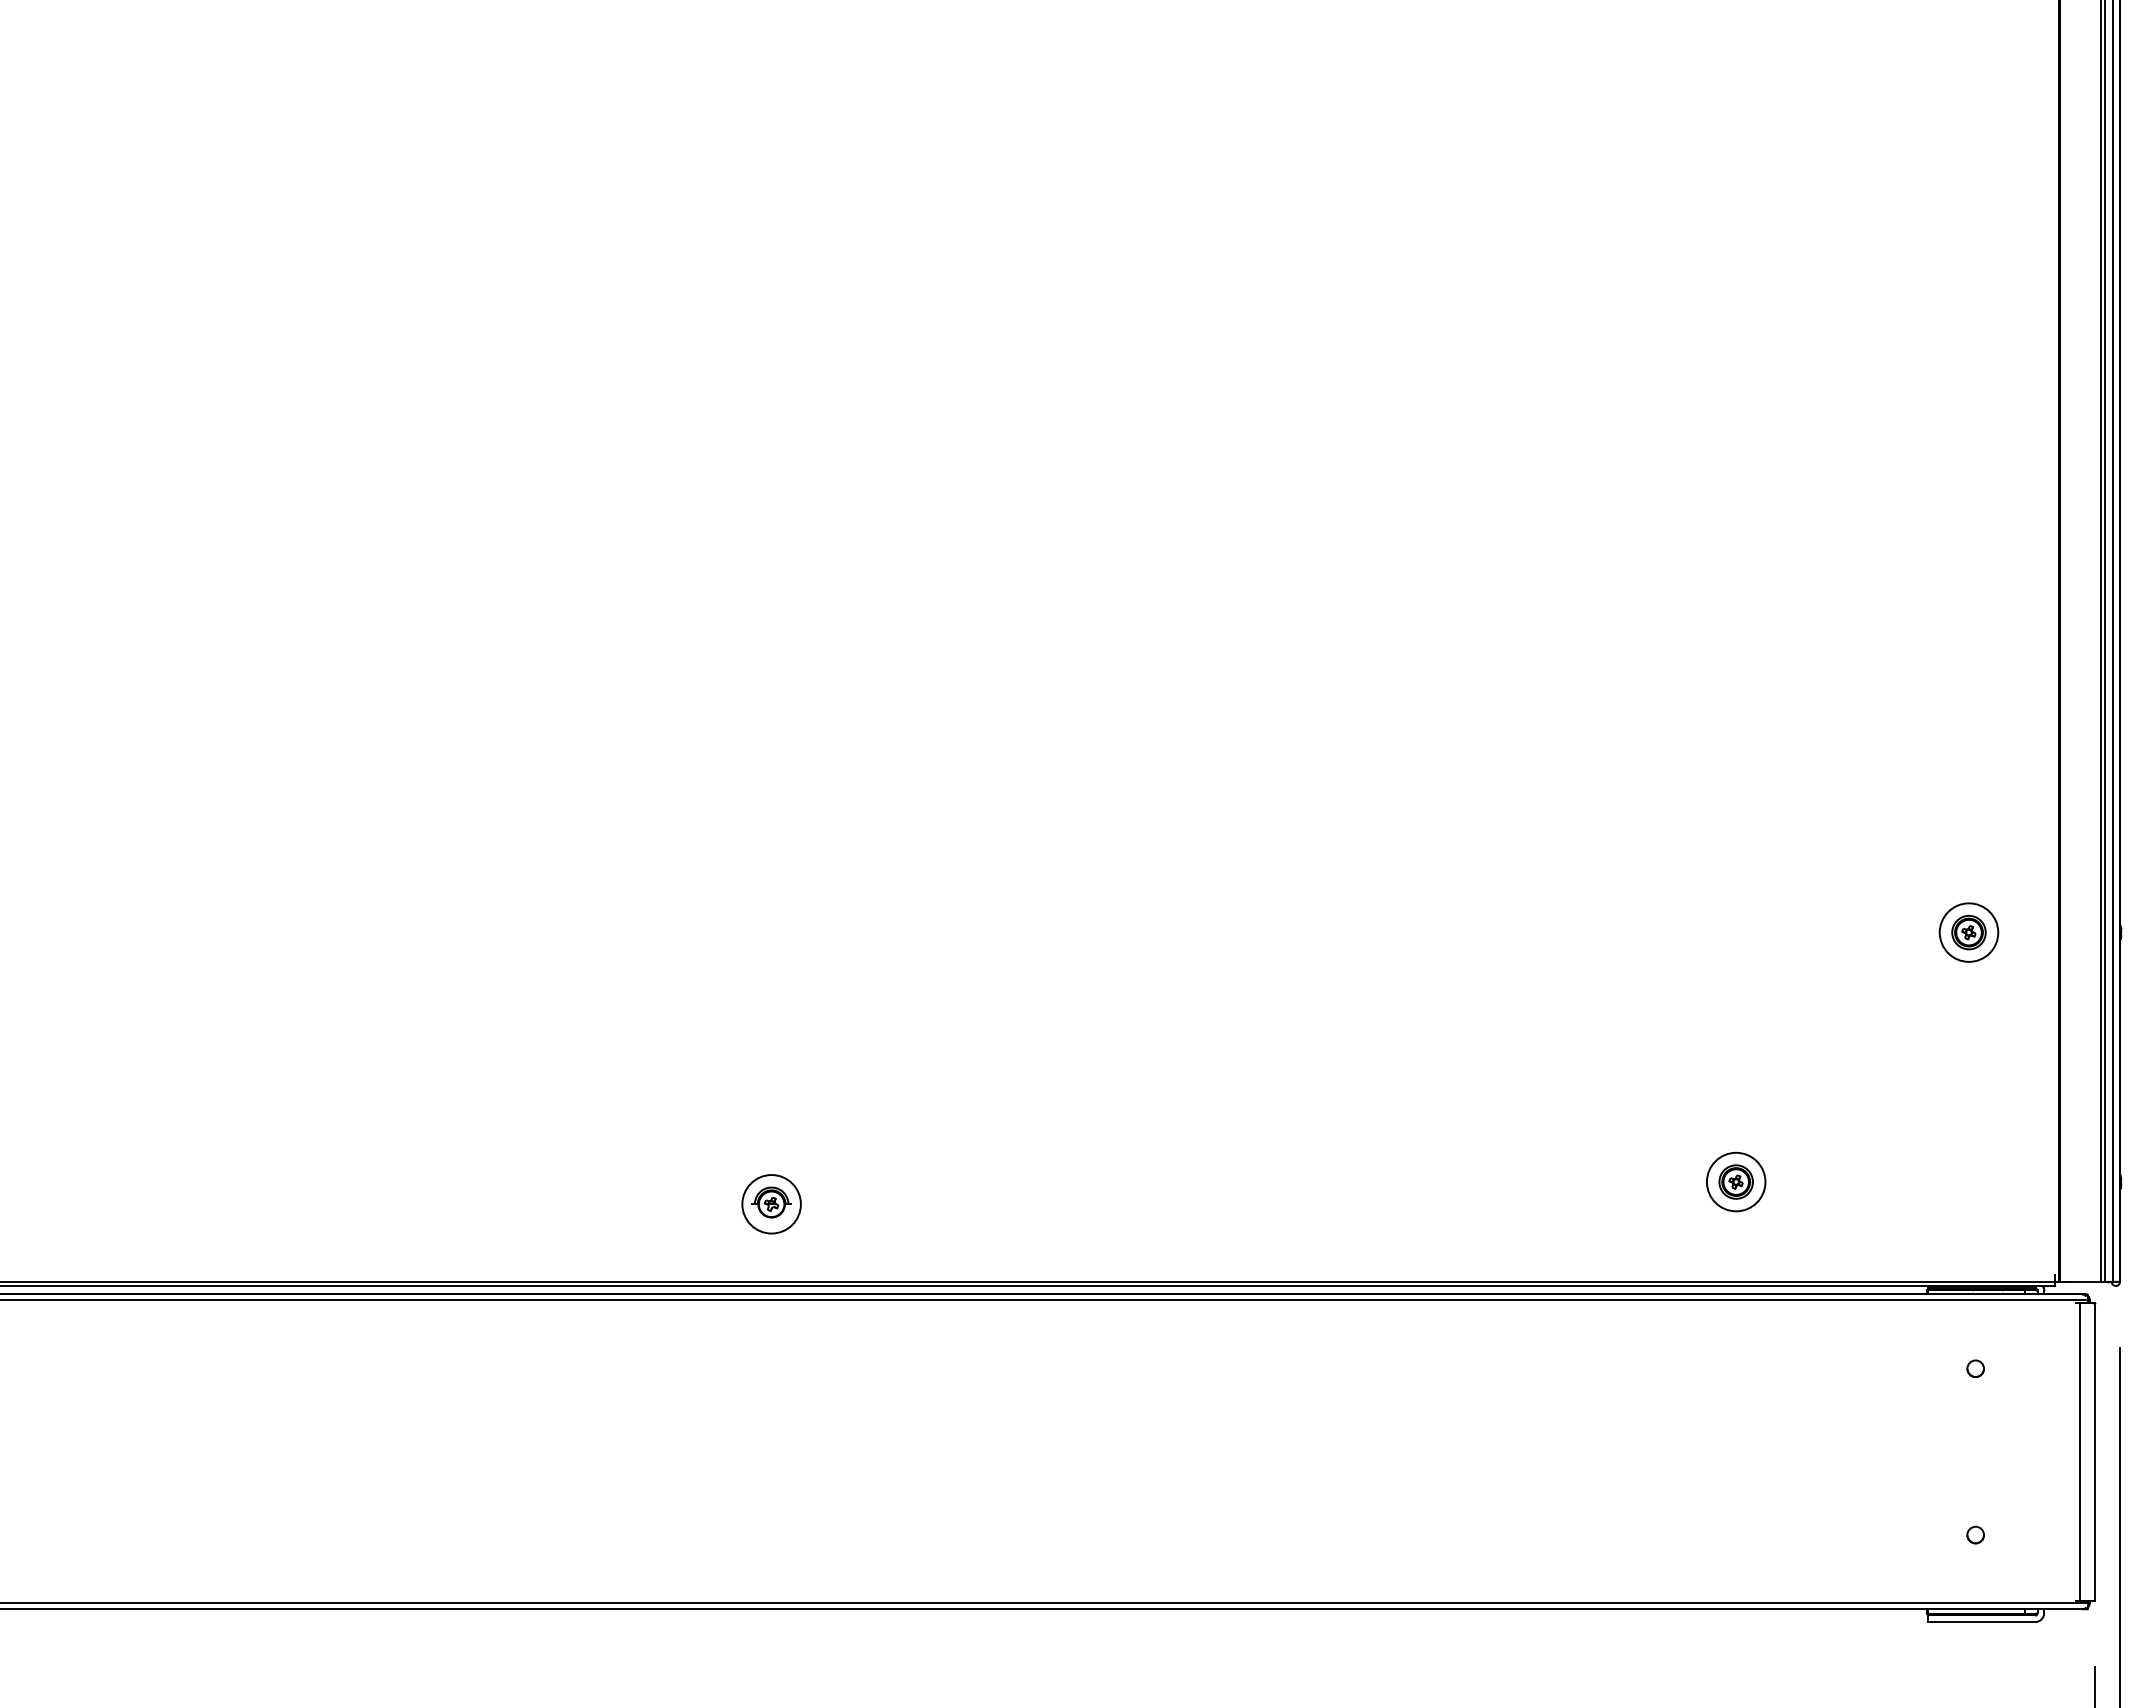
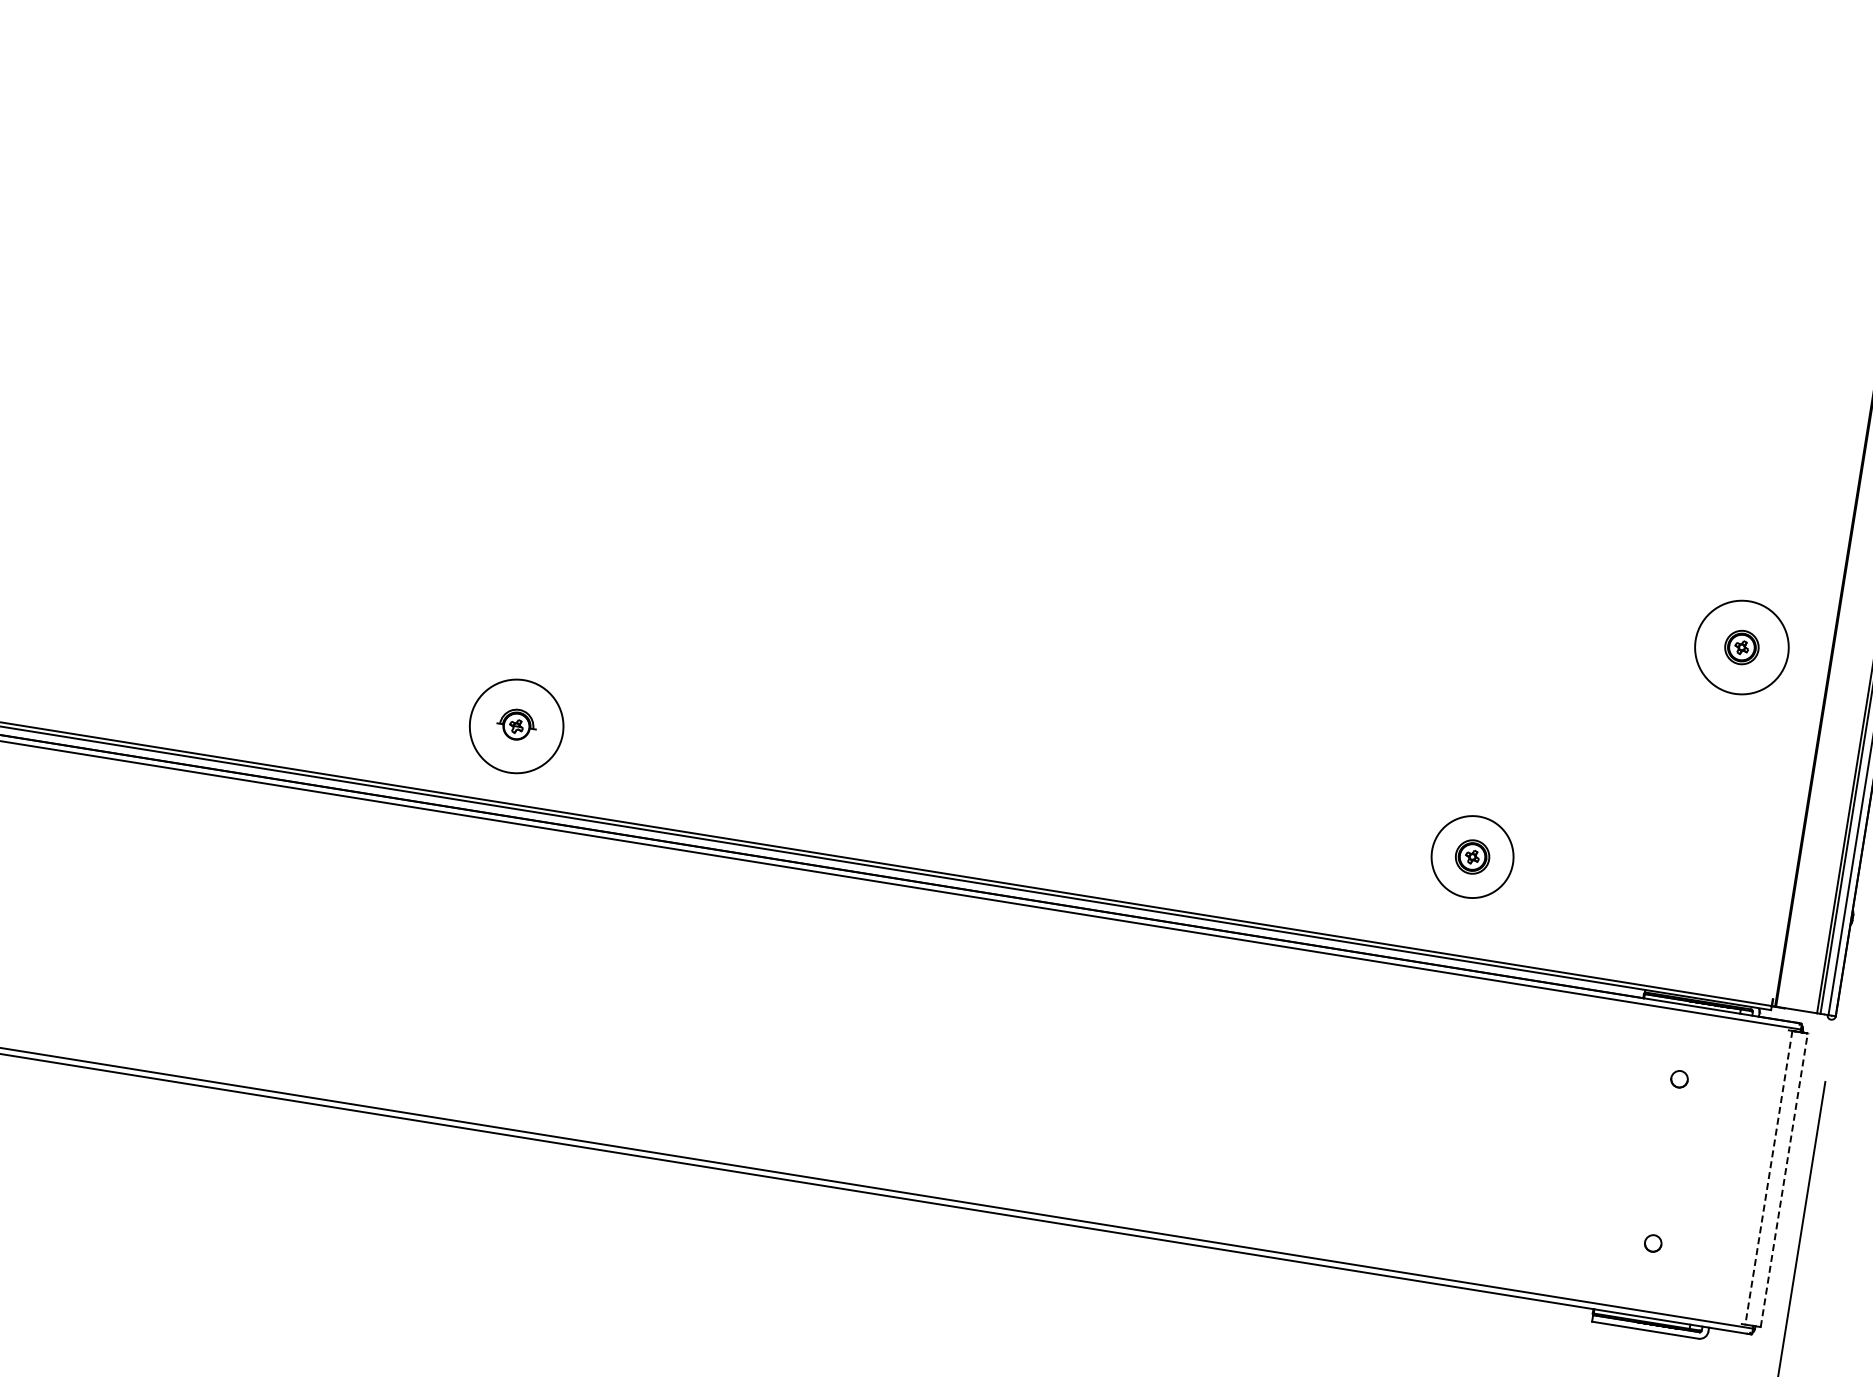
circle: (1968, 932) -> (1741, 647), size x1.6
circle: (1735, 1181) -> (1471, 856), size x1.4
circle: (771, 1204) -> (516, 726), size x1.6
line: (2079, 1451) -> (1768, 1177), solid -> dashed
line: (2095, 1451) -> (1784, 1179), solid -> dashed

